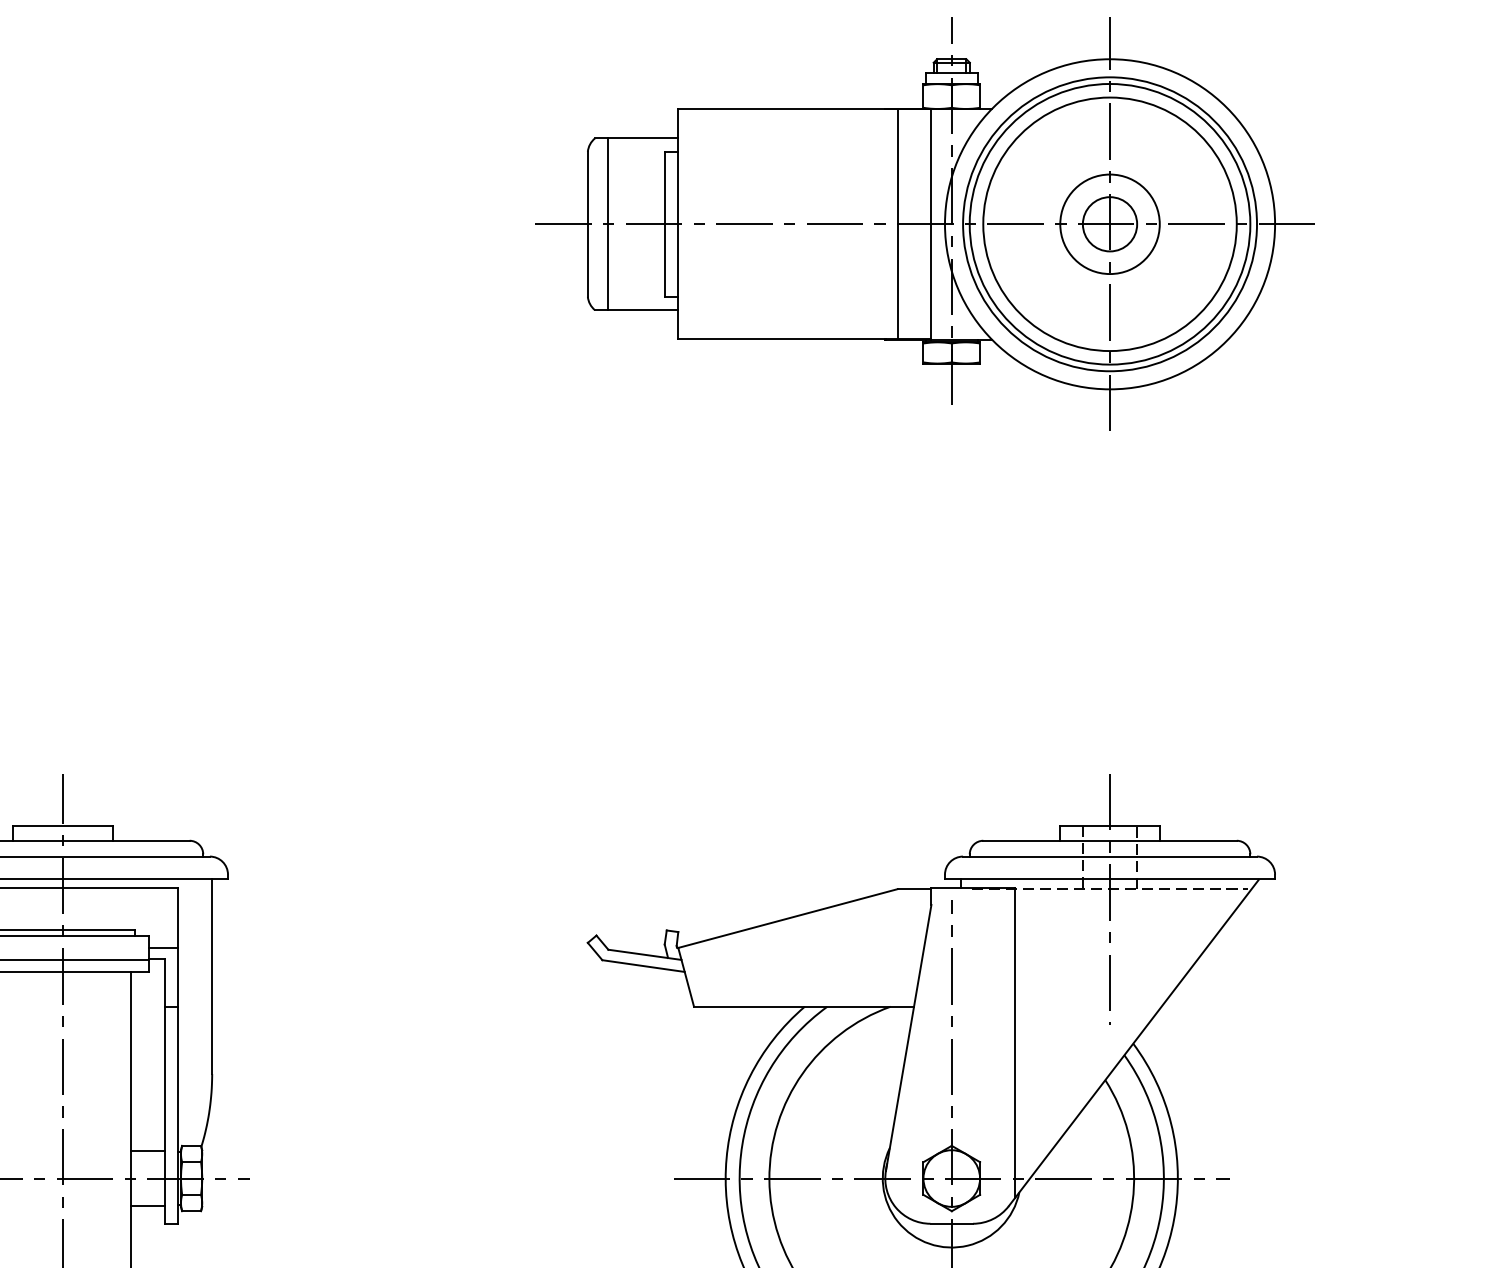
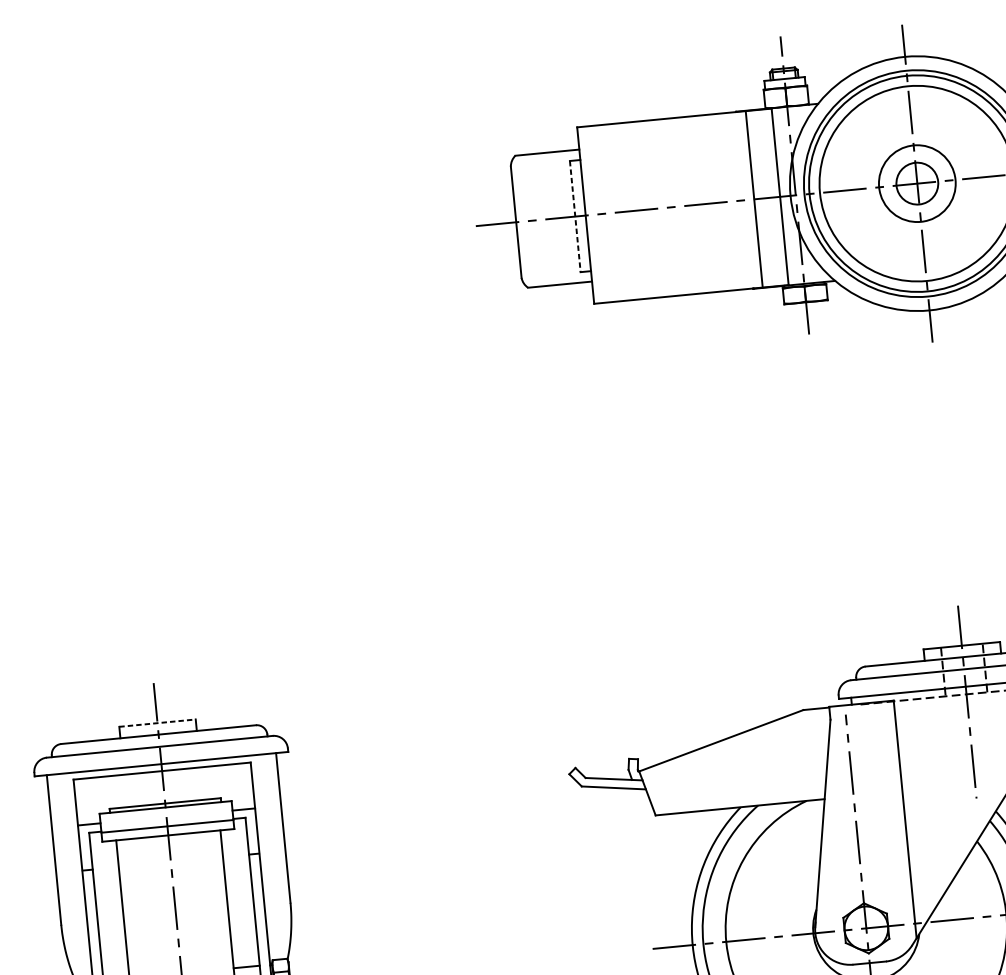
line: (608, 224) -> (532, 220), removed
line: (664, 224) -> (575, 216), solid -> dashed
line: (62, 825) -> (157, 722), solid -> dashed

